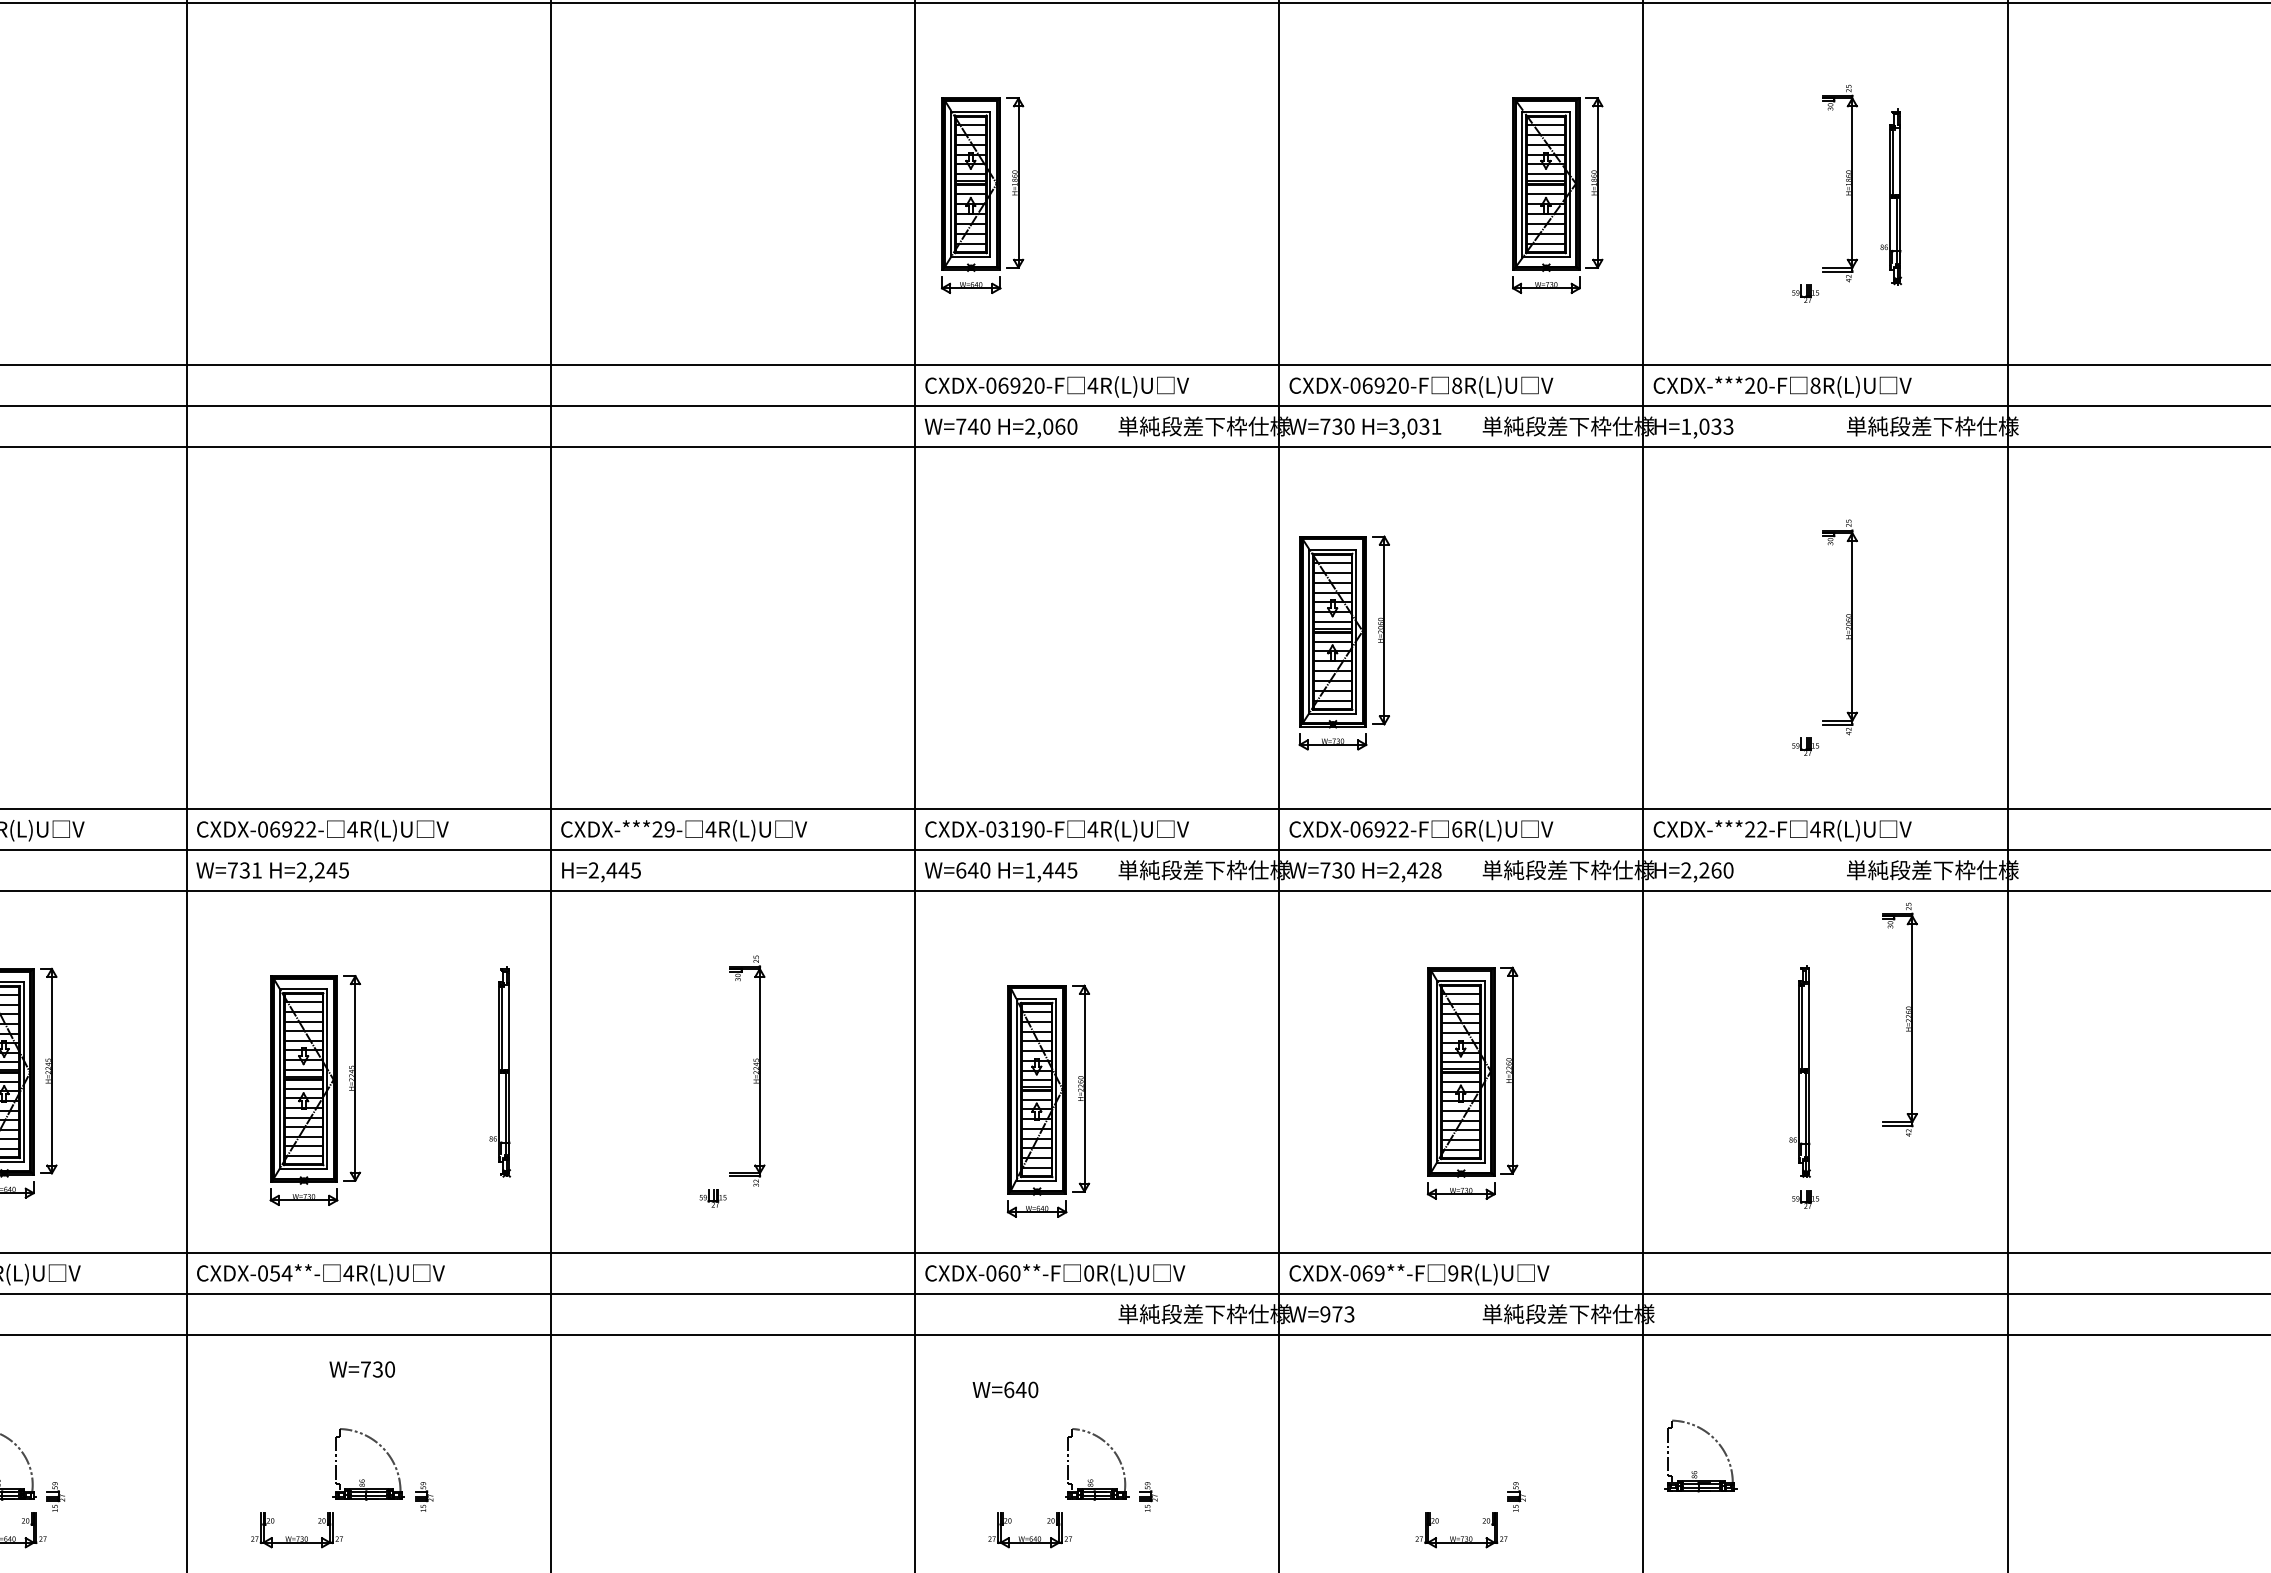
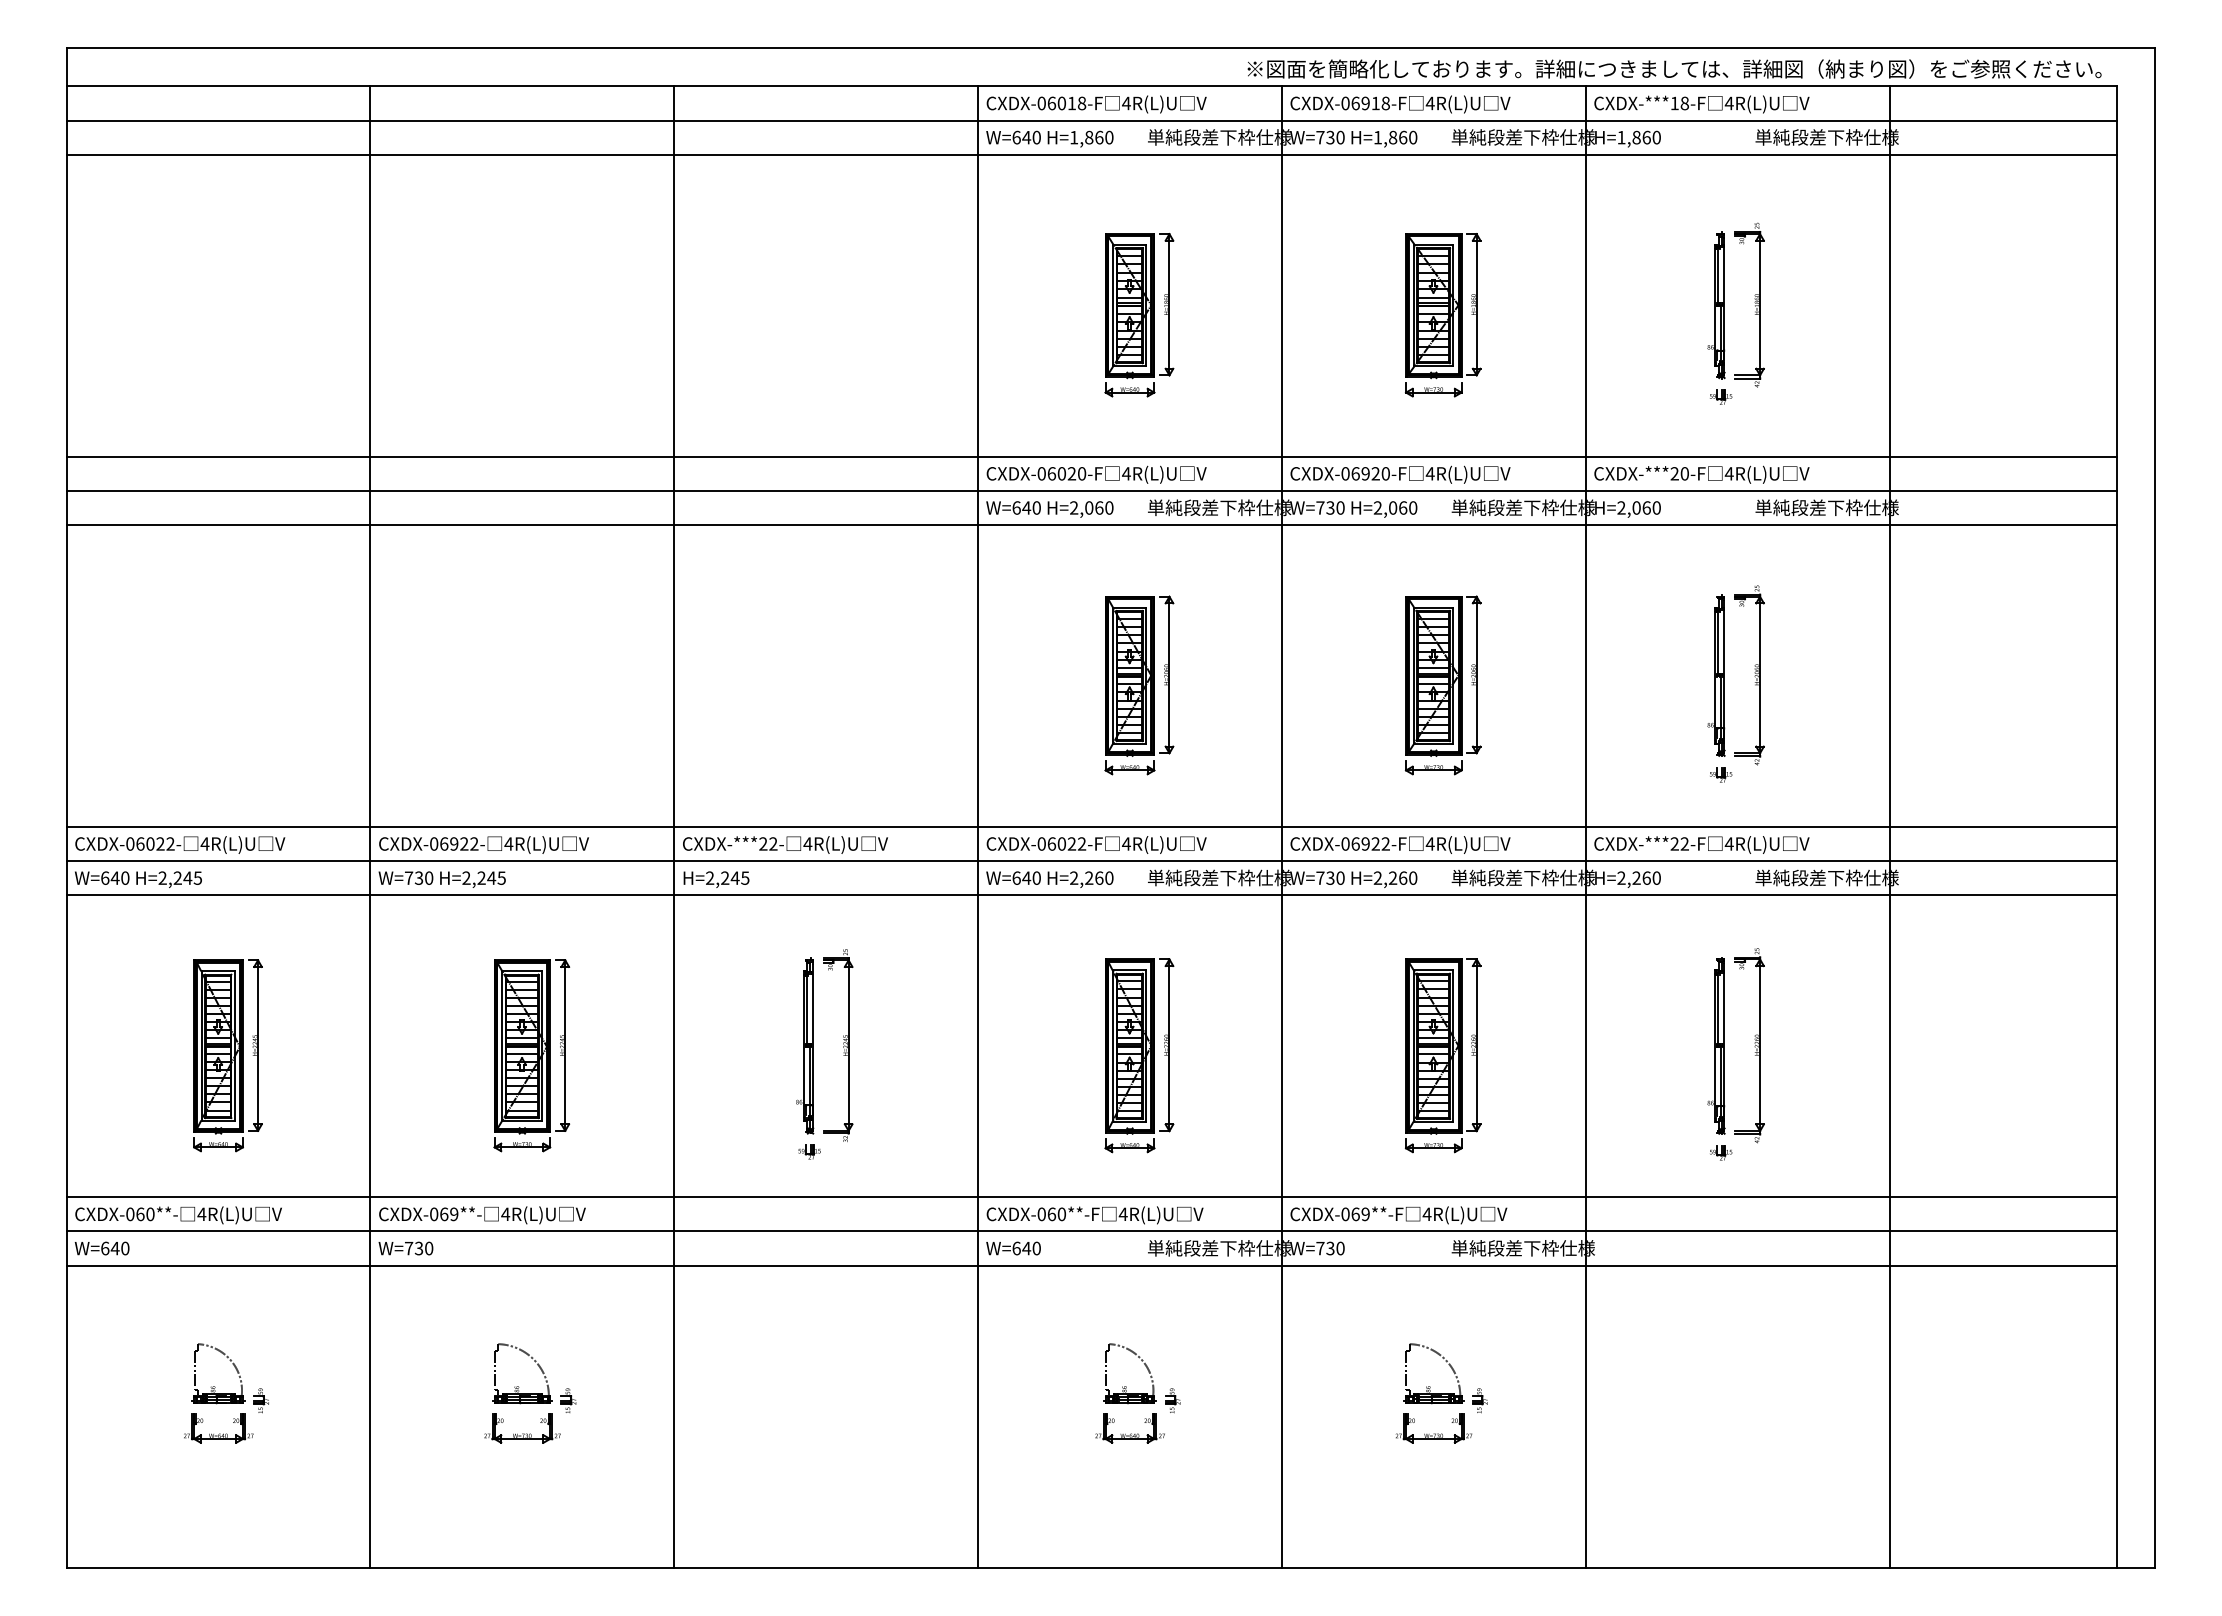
part: (982, 195) -> (1139, 315), moved
part: (1558, 195) -> (1443, 315), moved
part: (1891, 197) -> (1716, 305), moved
text: (1015, 385) -> (1061, 473), CXDX-06920-F -> CXDX-06020-F
text: (1456, 385) -> (1429, 473), 8R(L)U -> 4R(L)U
text: (1814, 385) -> (1728, 473), 8R(L)U -> 4R(L)U
text: (961, 426) -> (1016, 507), W=740 -> W=640
text: (1415, 426) -> (1395, 507), H=3,031 -> H=2,060
text: (1706, 426) -> (1638, 507), H=1,033 -> H=2,060
part: (1800, 627) -> (1716, 675), added
part: (1108, 639) -> (1139, 685), added
part: (1343, 643) -> (1442, 685), moved
text: (669, 828) -> (773, 843), CXDX-***29- -> CXDX-***22-
text: (1021, 828) -> (1066, 843), CXDX-03190-F -> CXDX-06022-F
text: (1456, 828) -> (1429, 843), 6R(L)U -> 4R(L)U
text: (257, 869) -> (429, 877), W=731 -> W=730
text: (611, 869) -> (724, 877), H=2,445 -> H=2,245
text: (1050, 869) -> (1091, 877), H=1,445 -> H=2,260
text: (1423, 869) -> (1402, 877), H=2,428 -> H=2,260
part: (1899, 1019) -> (1749, 1045), moved
part: (500, 1071) -> (805, 1045), moved
part: (314, 1090) -> (531, 1055), moved
part: (1048, 1100) -> (1139, 1055), moved
text: (281, 1273) -> (449, 1214), CXDX-054**- -> CXDX-069**-
text: (1088, 1273) -> (1122, 1214), 0R(L)U -> 4R(L)U
text: (1452, 1273) -> (1426, 1214), 9R(L)U -> 4R(L)U
text: (1337, 1314) -> (1330, 1248), W=973 -> W=730
text: (361, 1369) -> (405, 1248), moved
text: (1005, 1389) -> (1013, 1248), moved
part: (1697, 1471) -> (1430, 1386), moved
part: (296, 1530) -> (522, 1428), moved
part: (1029, 1530) -> (1129, 1428), moved

